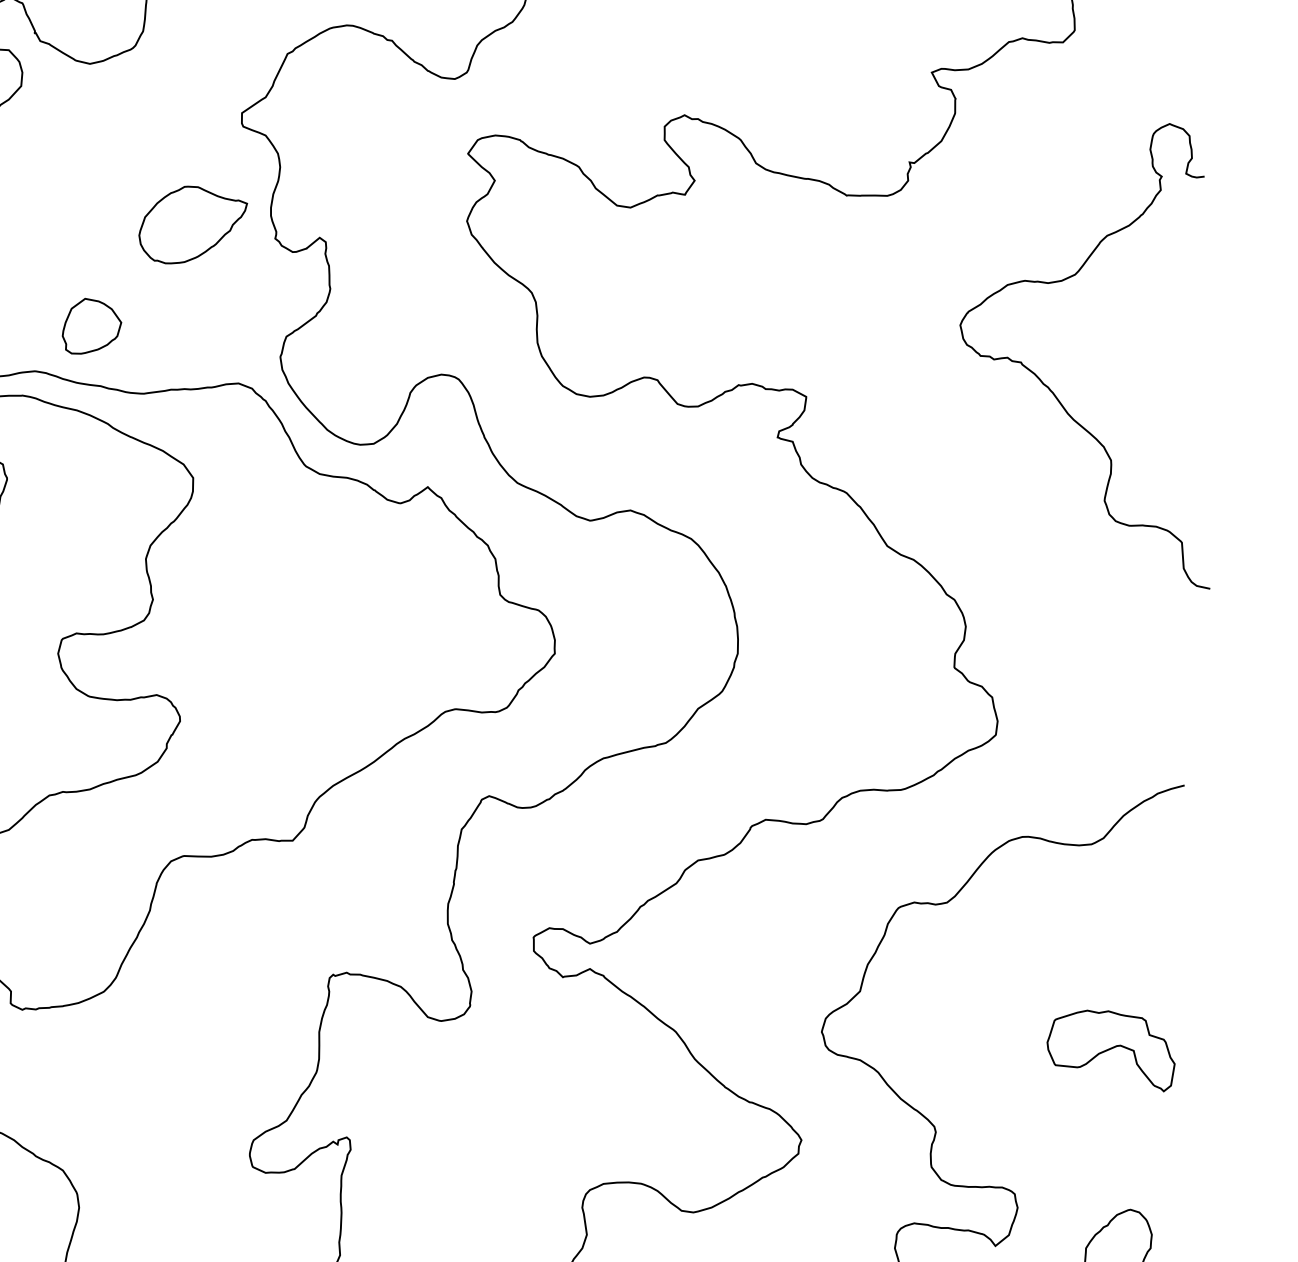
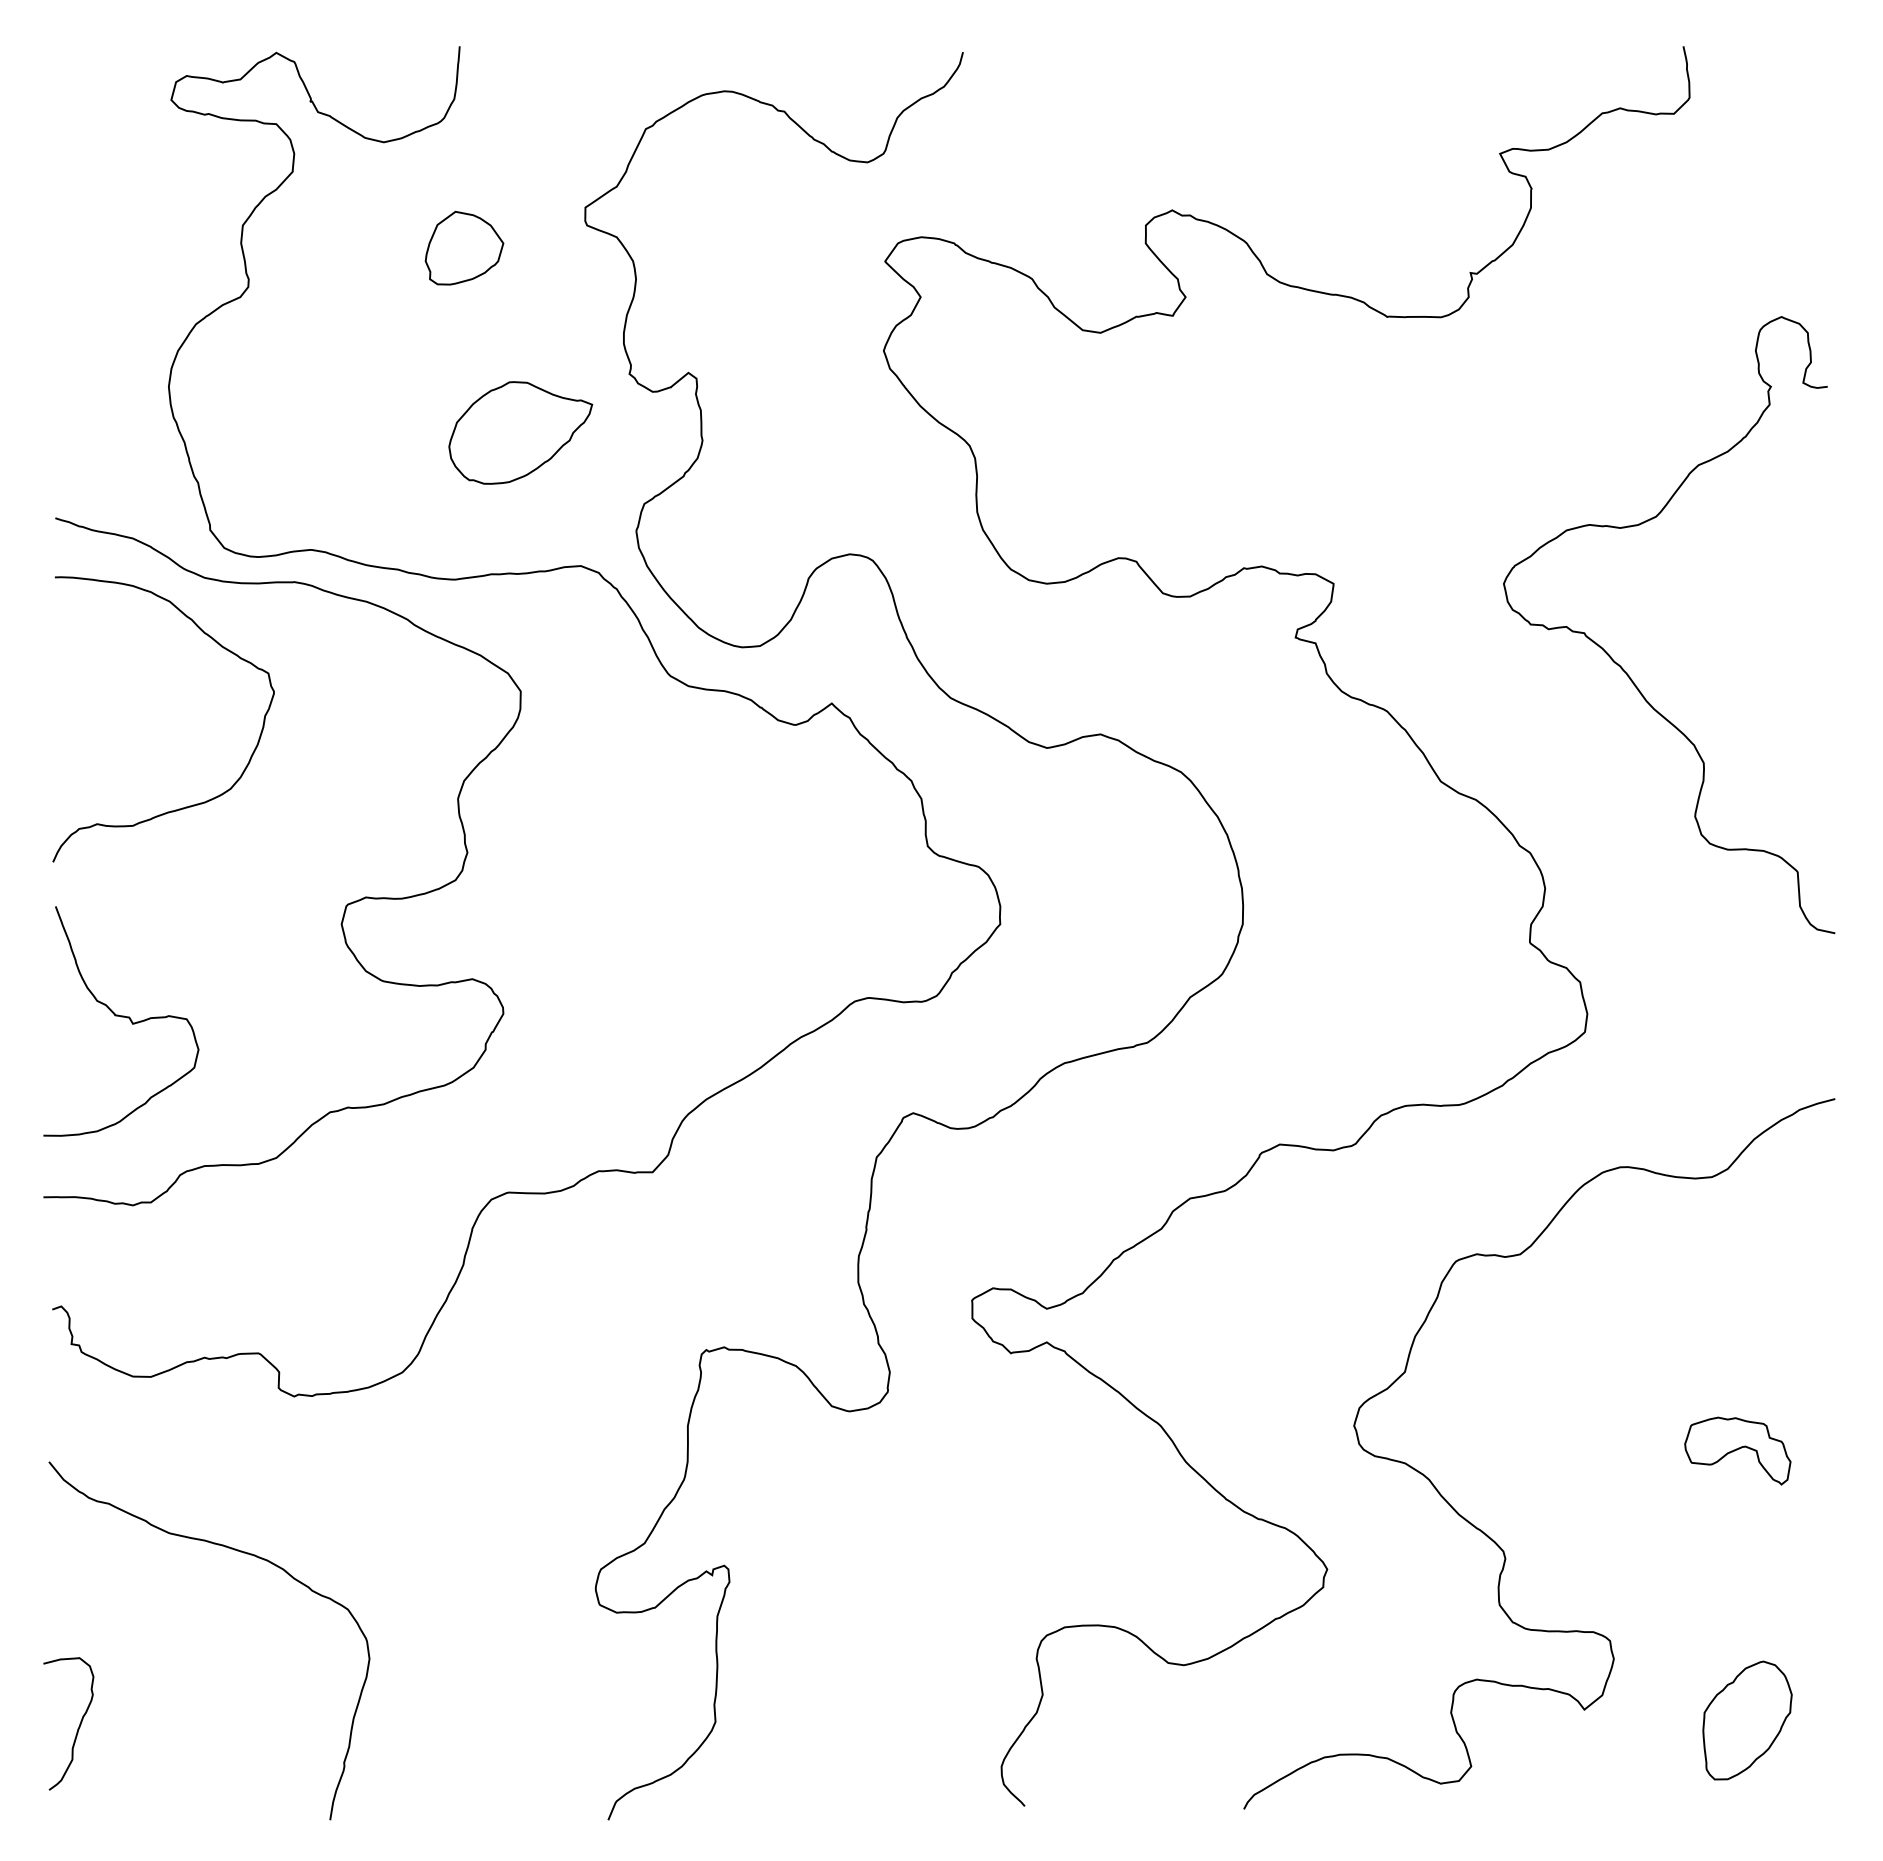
part: (193, 224) -> (520, 432), moved
part: (91, 325) -> (464, 247), moved
curve: (1050, 389) -> (1623, 668), moved
part: (1110, 1050) -> (1737, 1450), size x0.62

